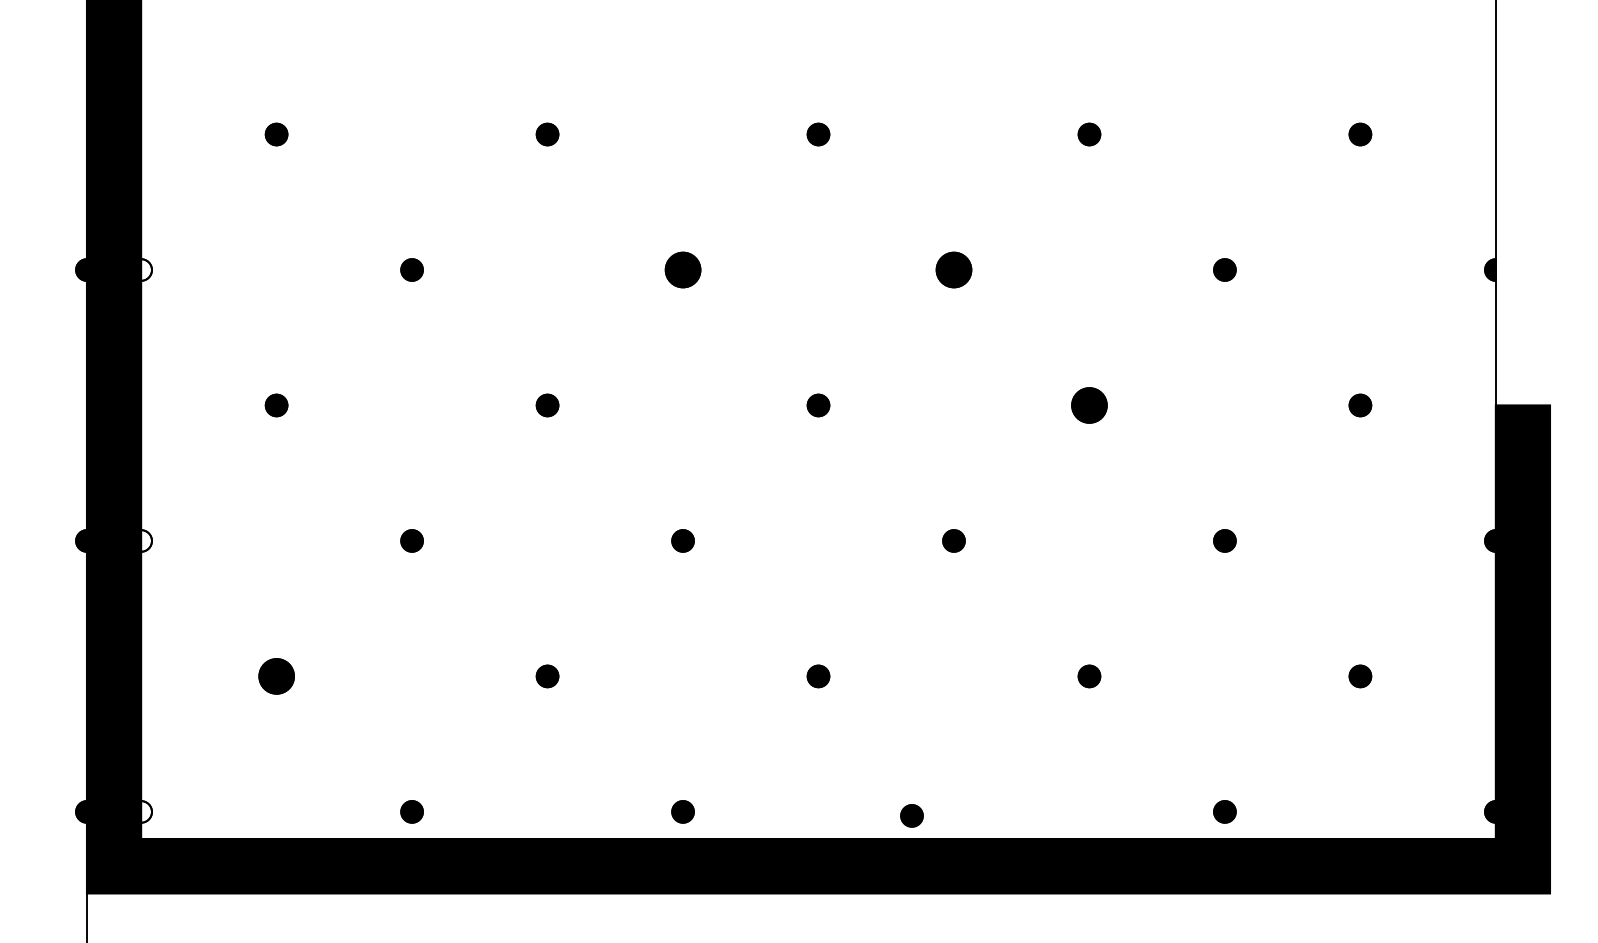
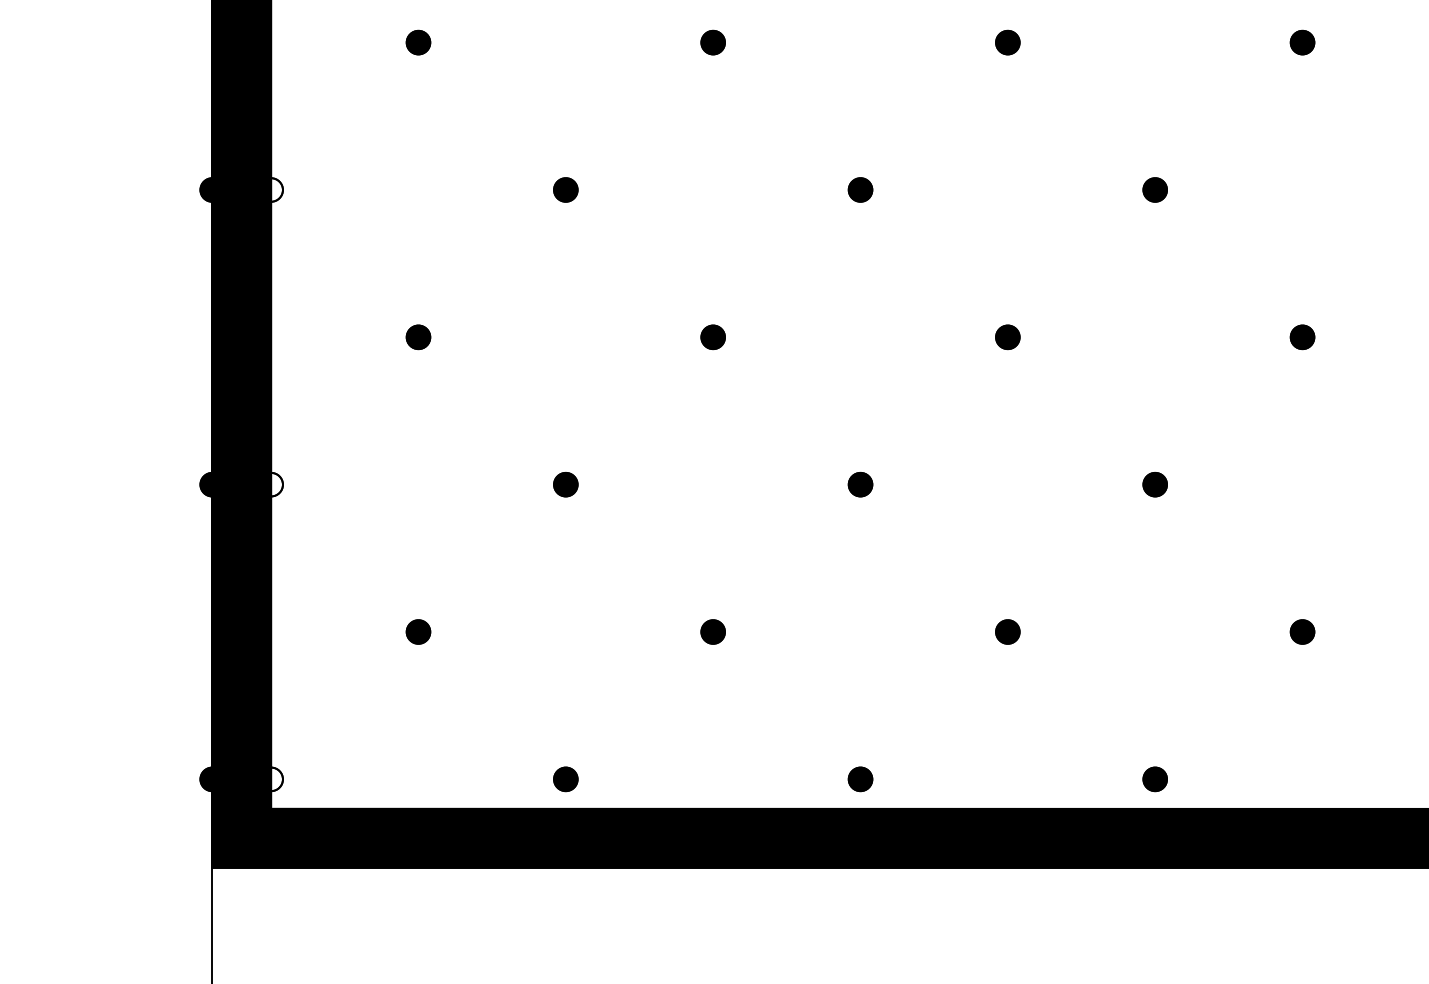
part: (682, 269) -> (859, 189), size x0.62
part: (953, 269) -> (1154, 189), size x0.62
part: (1089, 405) -> (1302, 337), size x0.62
part: (276, 676) -> (418, 632), size x0.62
part: (911, 815) -> (1154, 778), moved

